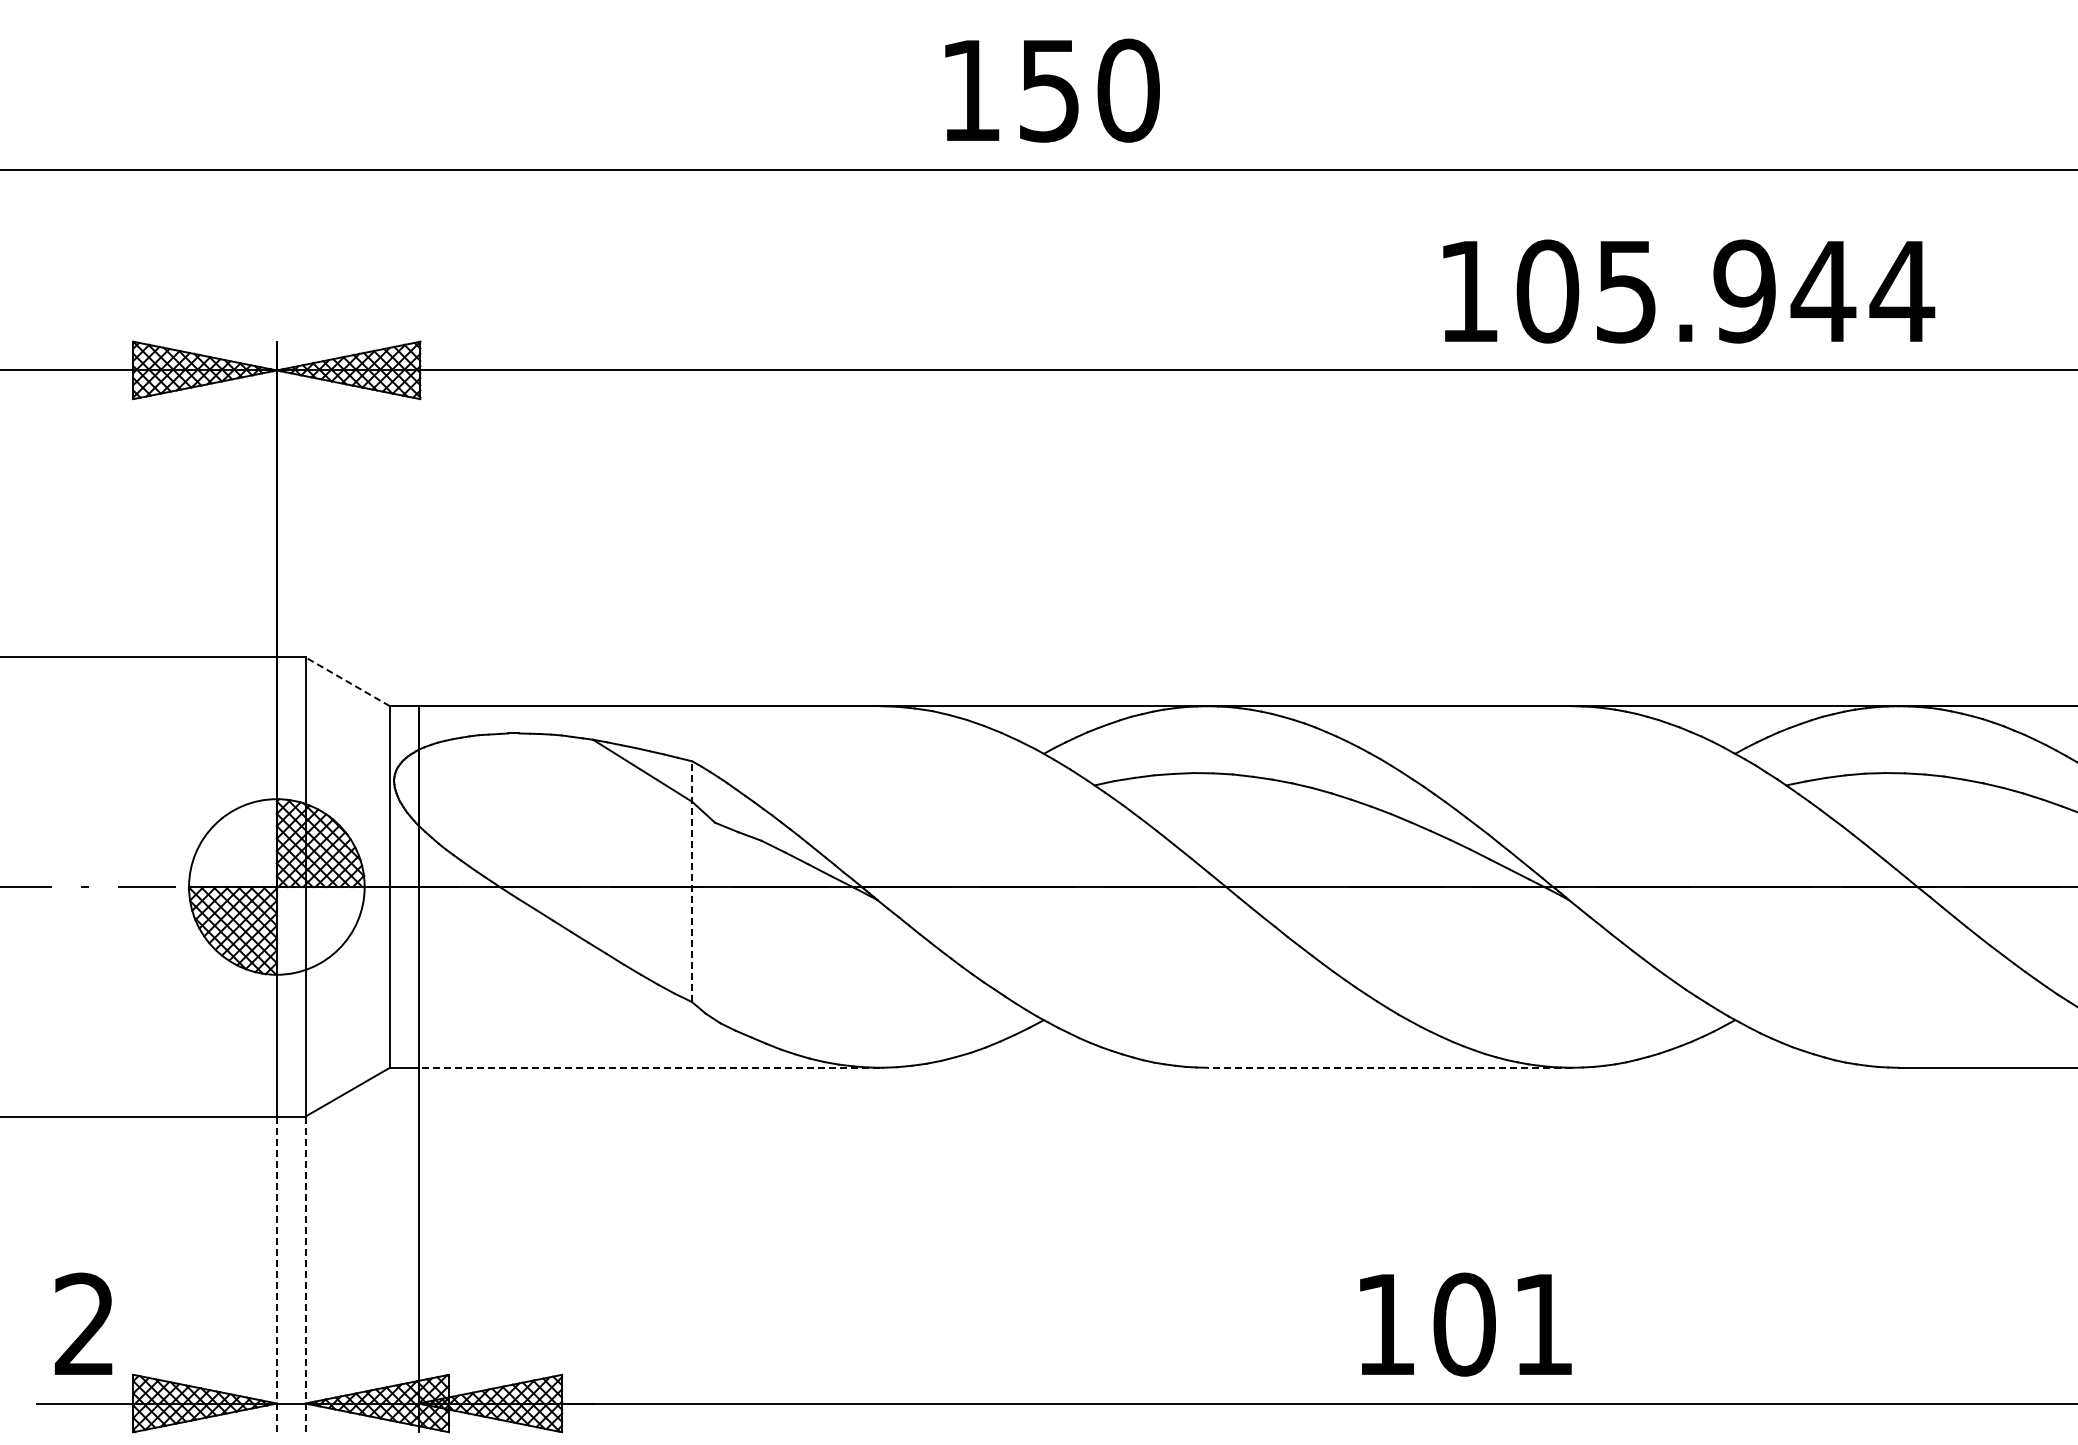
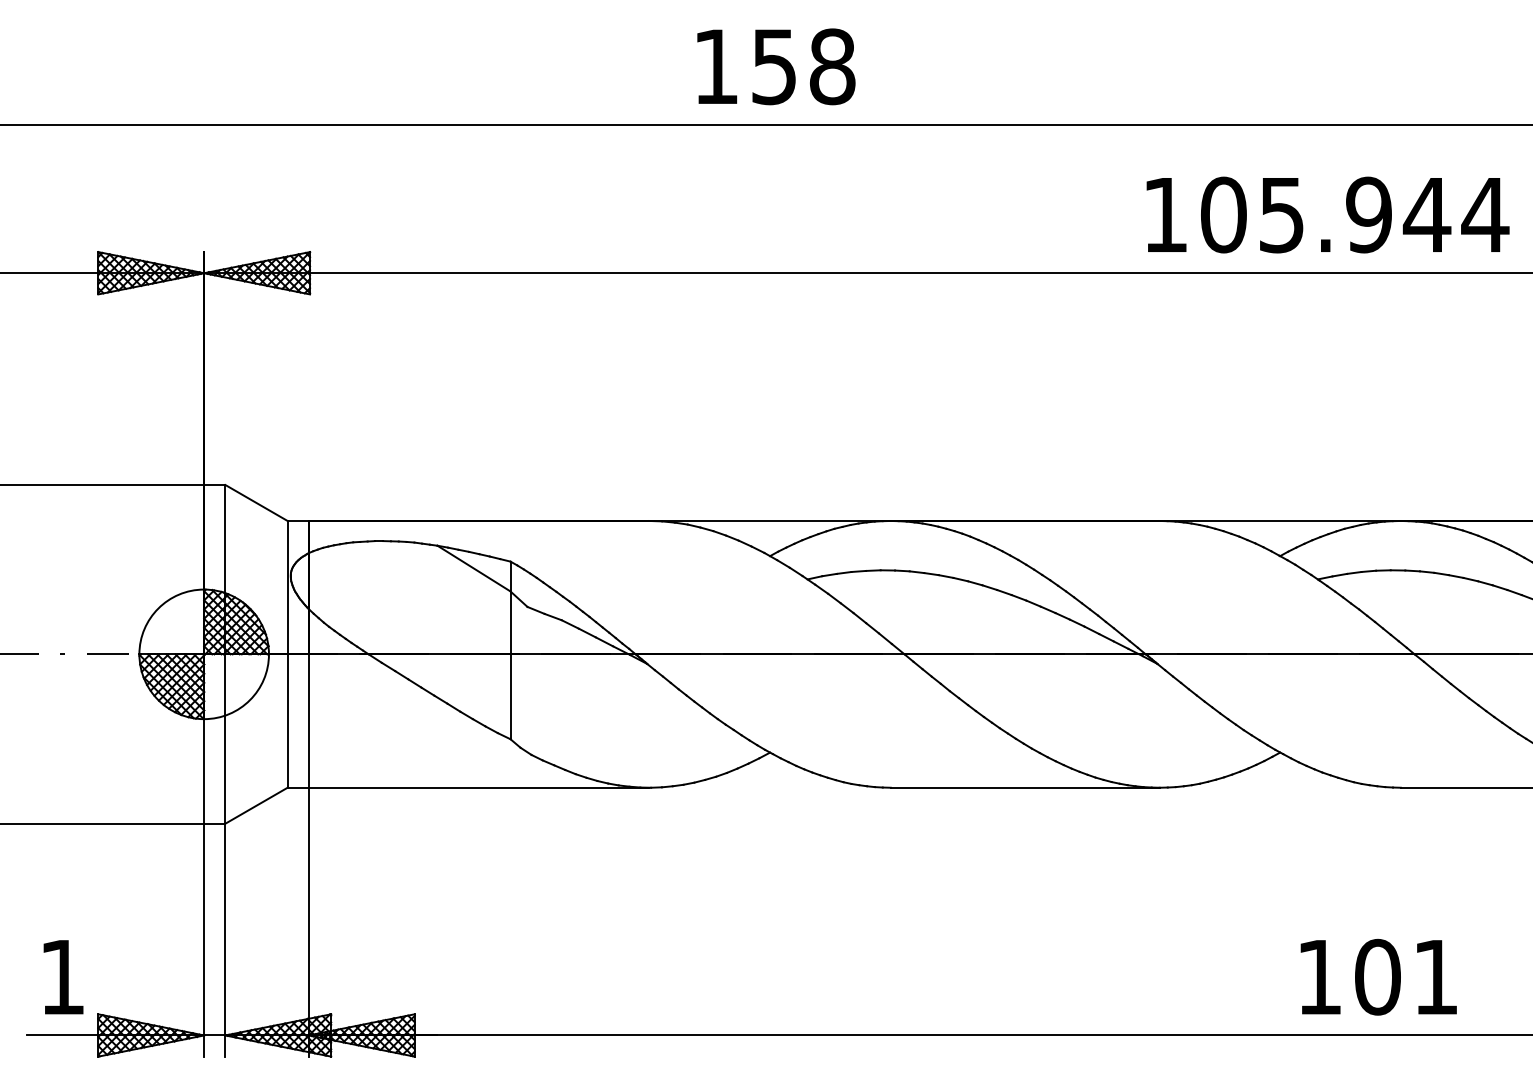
text: (1128, 90) -> (832, 66), 150 -> 158
text: (1689, 291) -> (1328, 215), moved
line: (347, 681) -> (256, 502), dashed -> solid
line: (692, 881) -> (510, 650), dashed -> solid
line: (649, 1067) -> (479, 787), dashed -> solid
line: (1389, 1067) -> (1025, 787), dashed -> solid
line: (276, 1274) -> (203, 940), dashed -> solid
line: (305, 1274) -> (225, 940), dashed -> solid
text: (83, 1323) -> (61, 976), 2 -> 1
text: (1465, 1324) -> (1378, 977), moved

